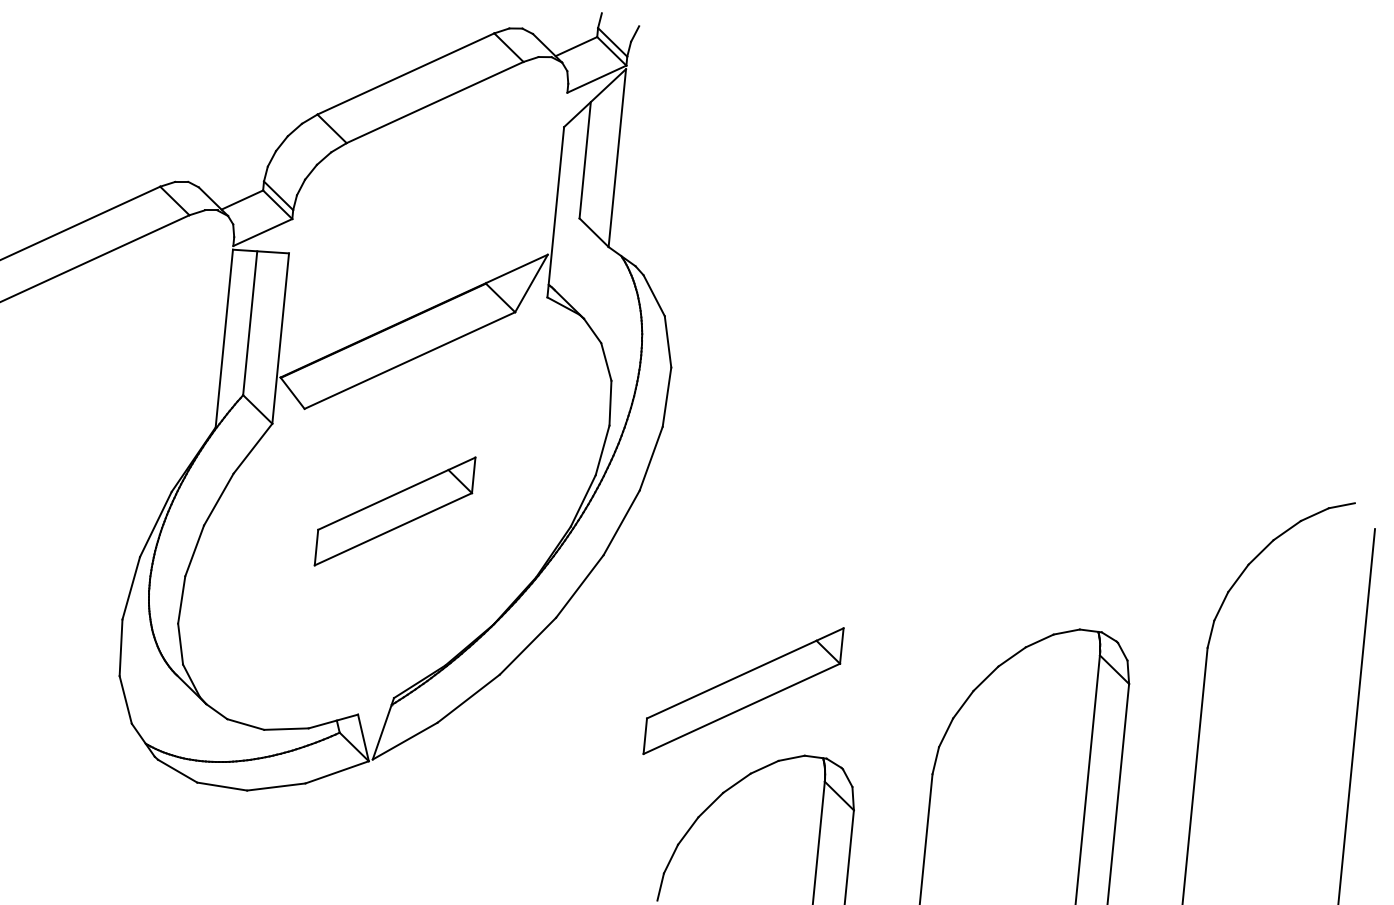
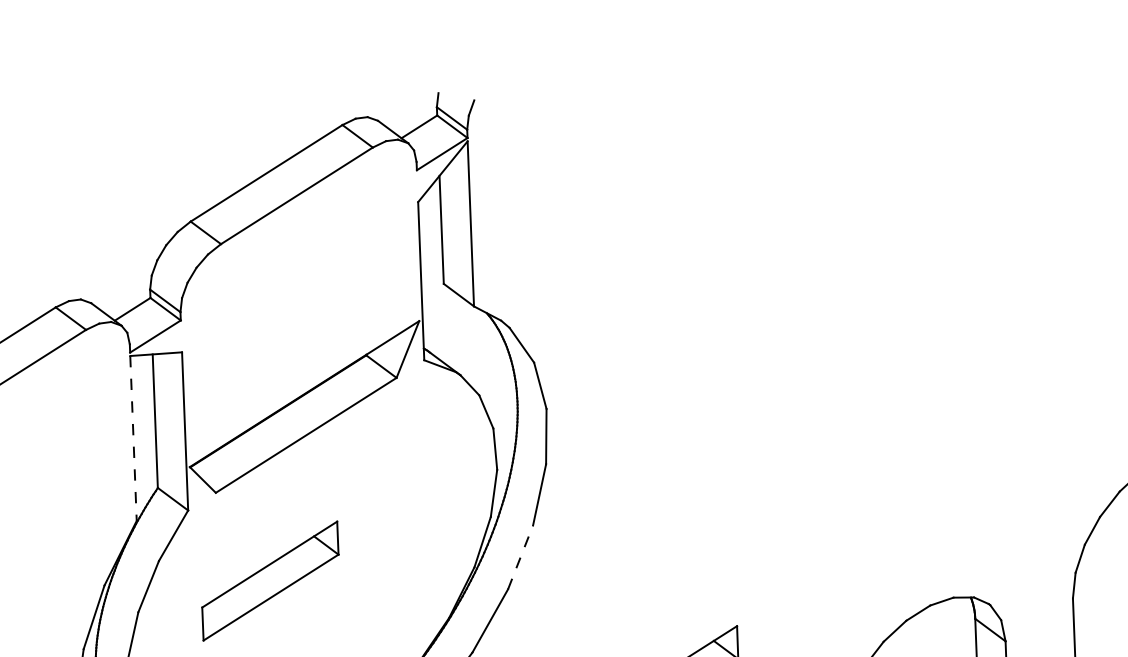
line: (224, 339) -> (133, 439), solid -> dashed
part: (394, 511) -> (269, 581), moved
line: (621, 522) -> (520, 557), solid -> dashed

